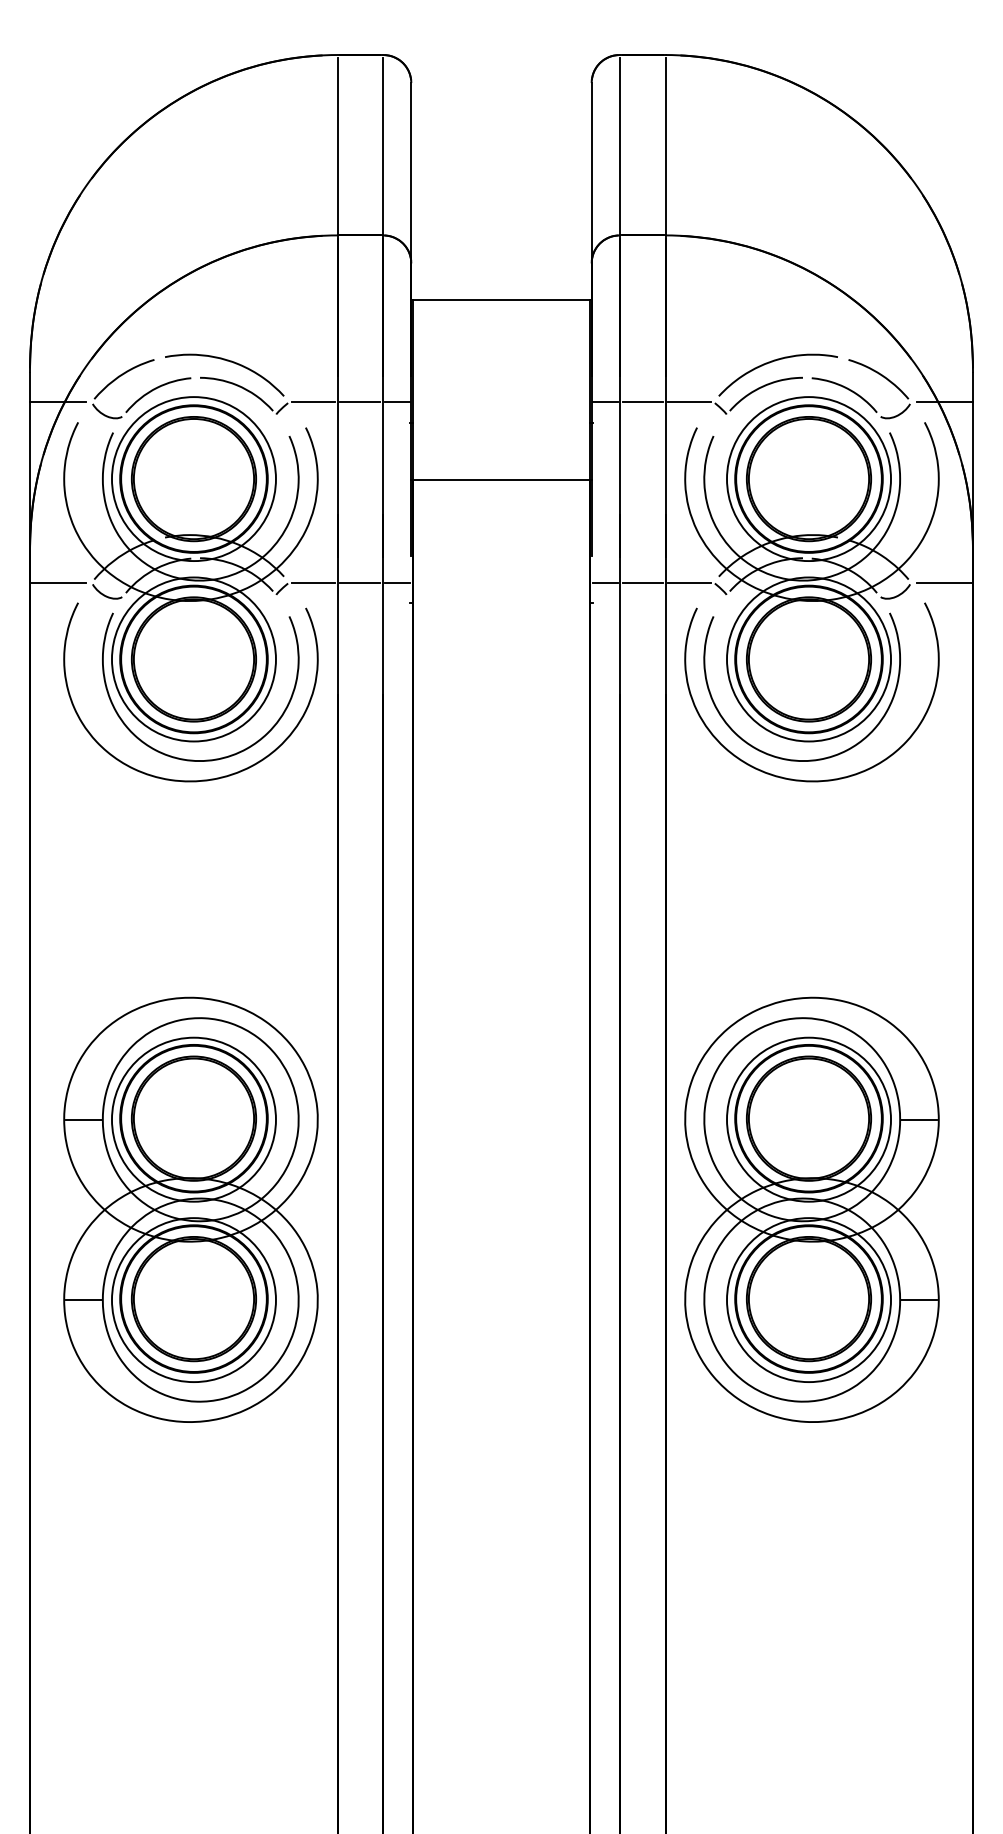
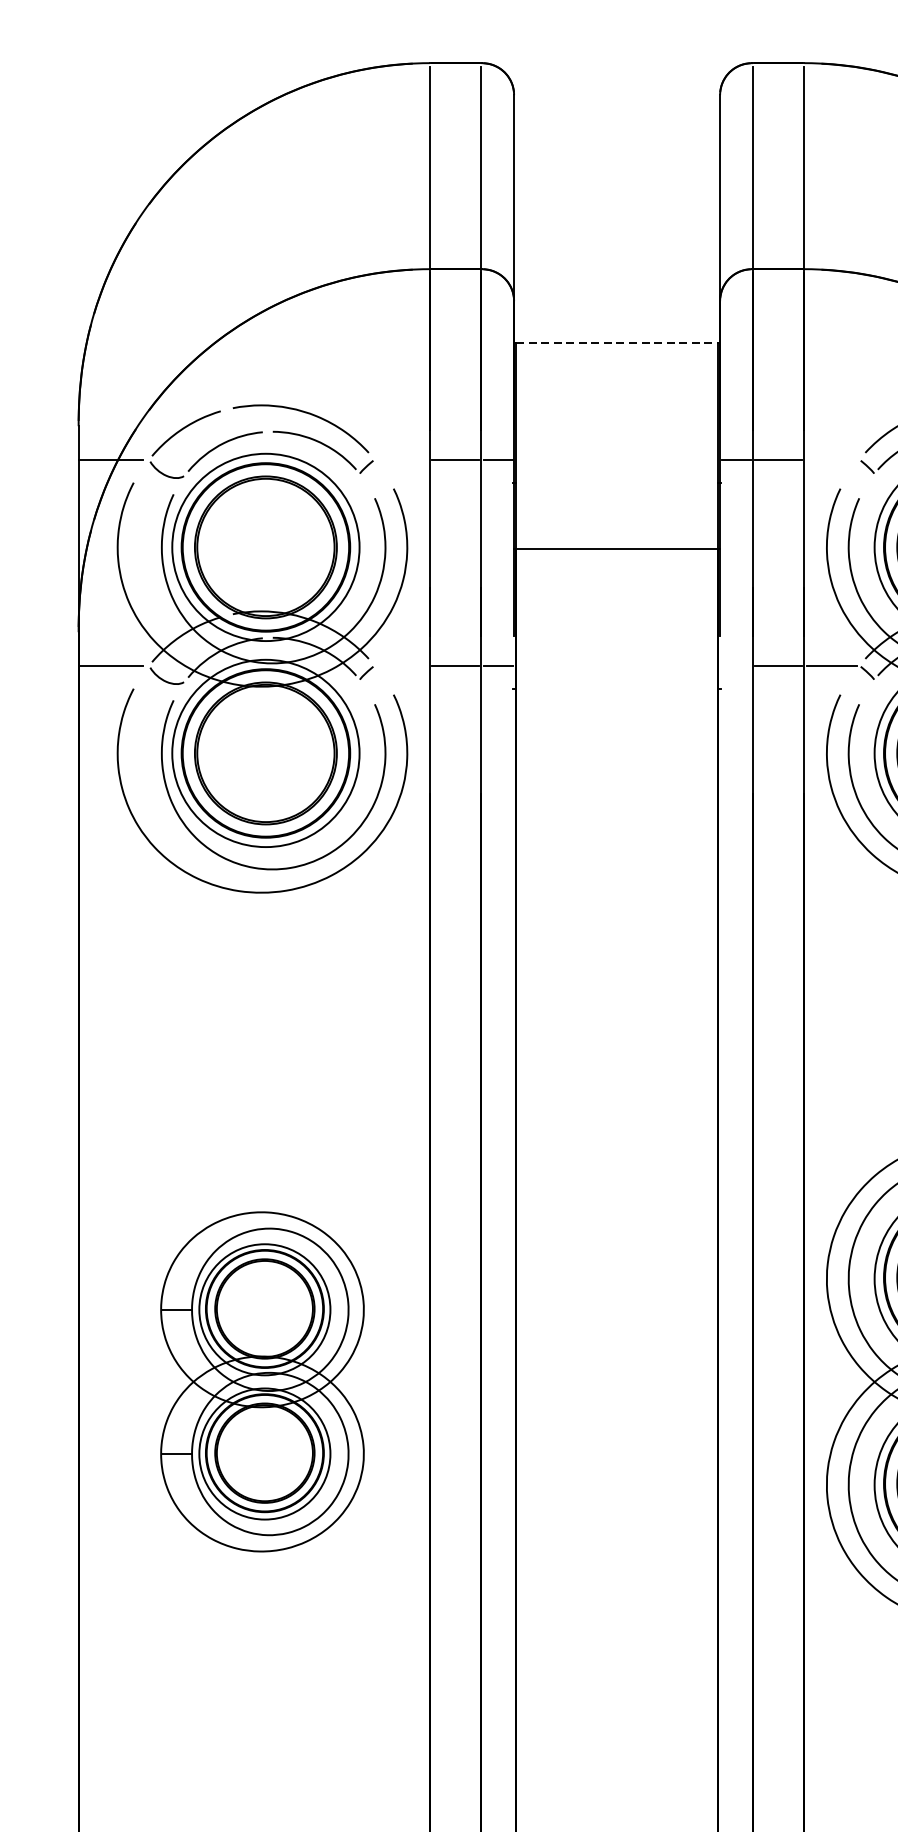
line: (501, 299) -> (617, 342), solid -> dashed
line: (313, 402) -> (402, 459), removed
line: (689, 402) -> (831, 459), removed
line: (313, 582) -> (402, 665), removed
line: (605, 582) -> (735, 665), removed
part: (190, 1209) -> (261, 1381), size x0.7

